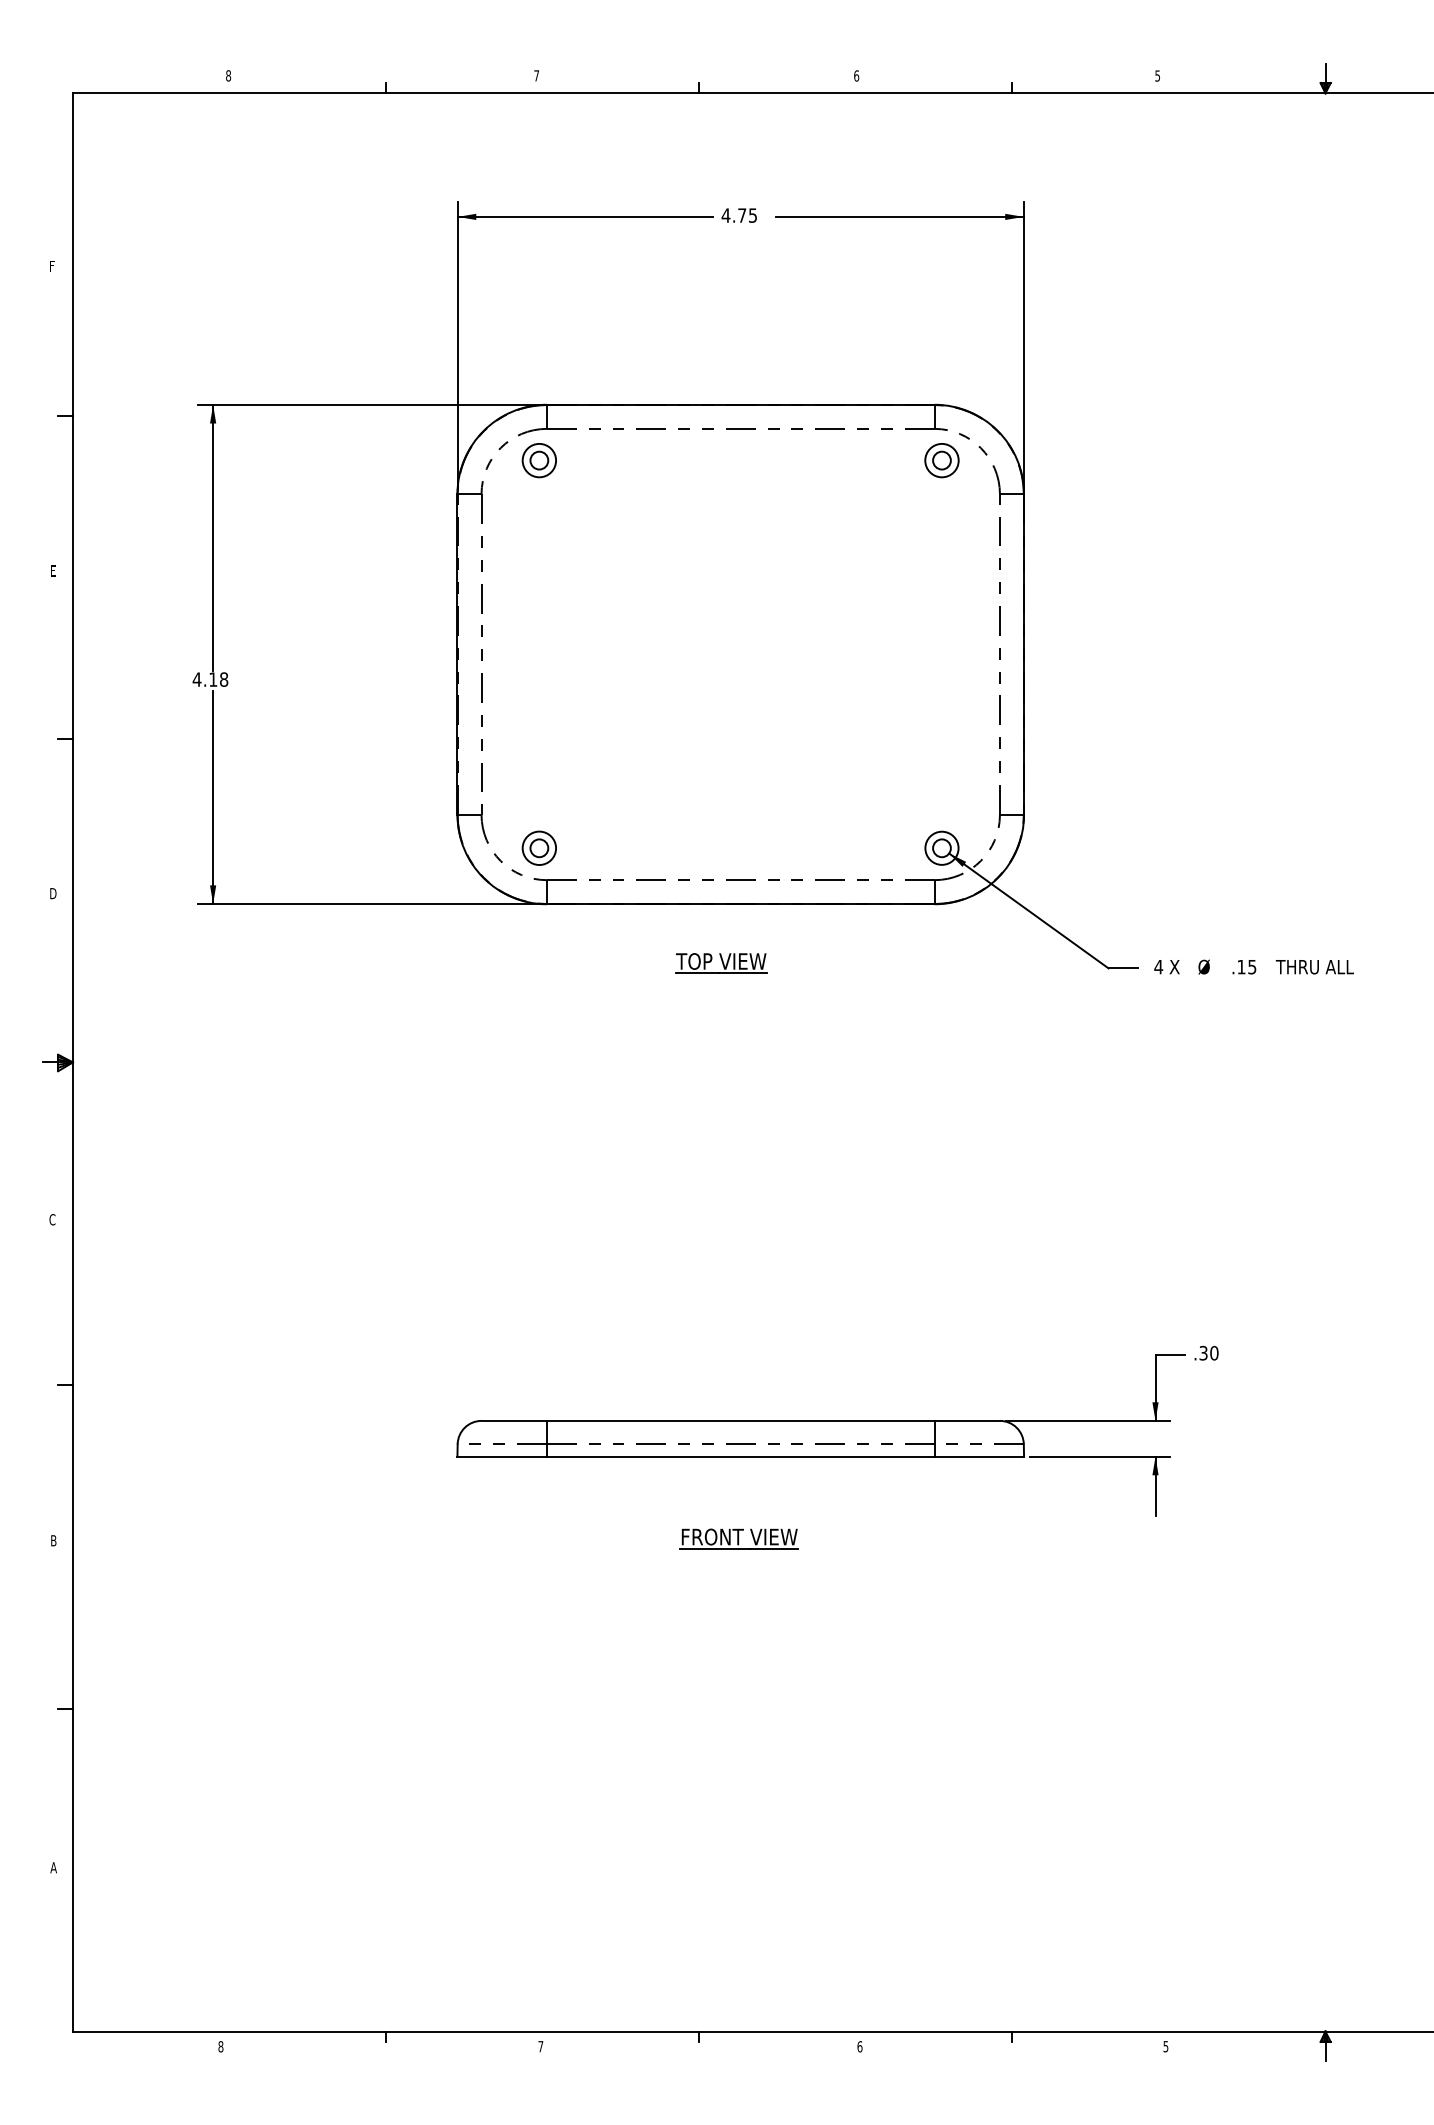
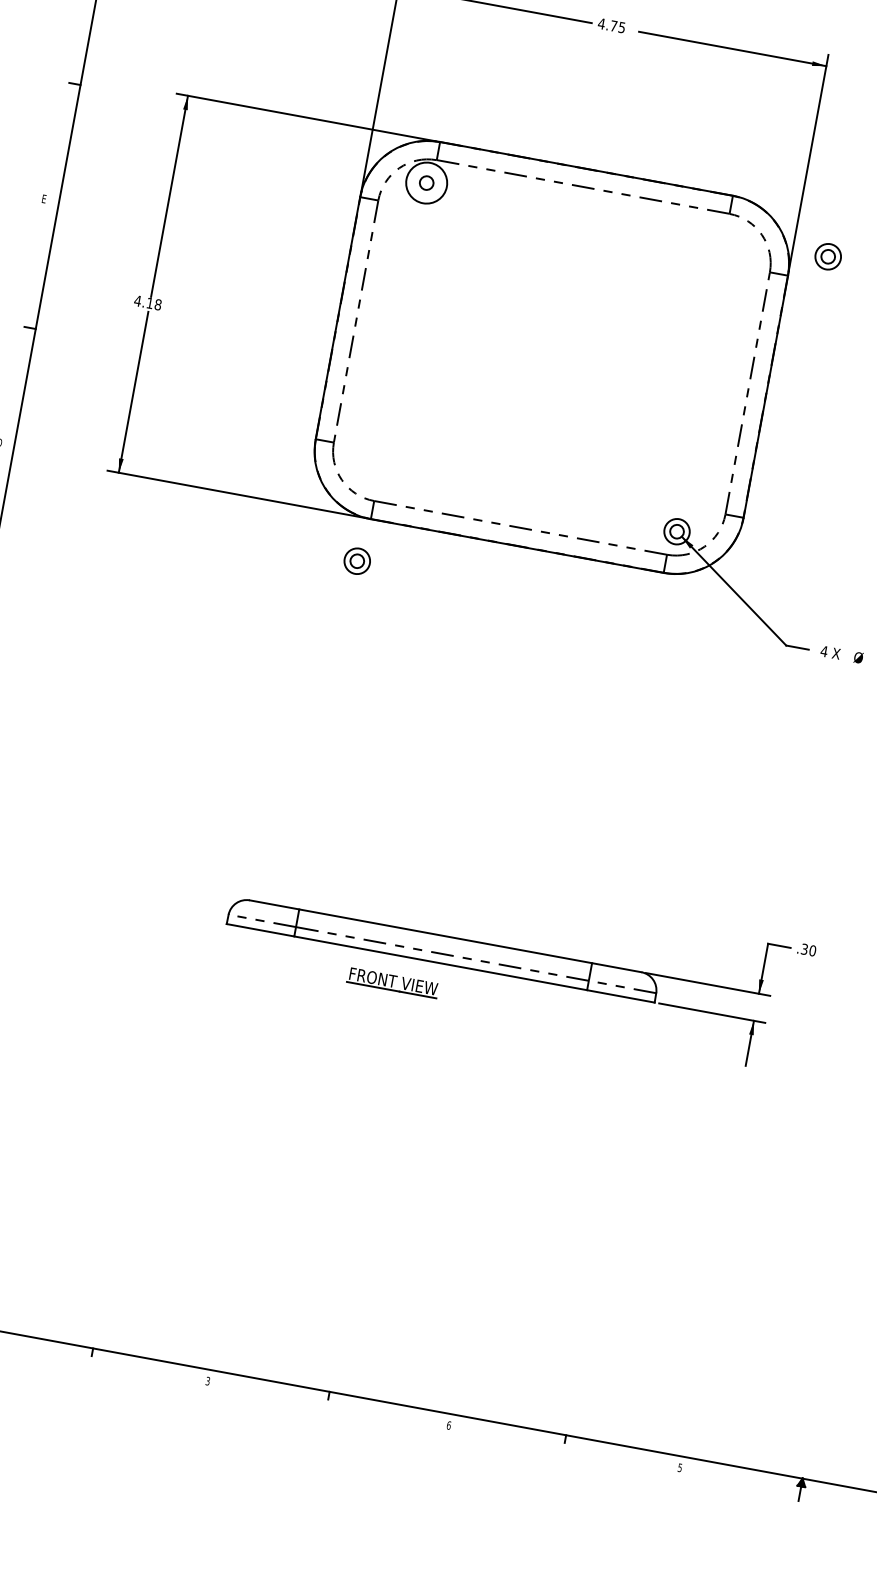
circle: (539, 460) -> (426, 183), size x1.6
part: (941, 460) -> (827, 256), moved
part: (538, 847) -> (356, 560), moved
part: (721, 963) -> (494, 588), removed
part: (738, 1538) -> (392, 982), moved
text: (540, 2046) -> (207, 1381), 7 -> 3

